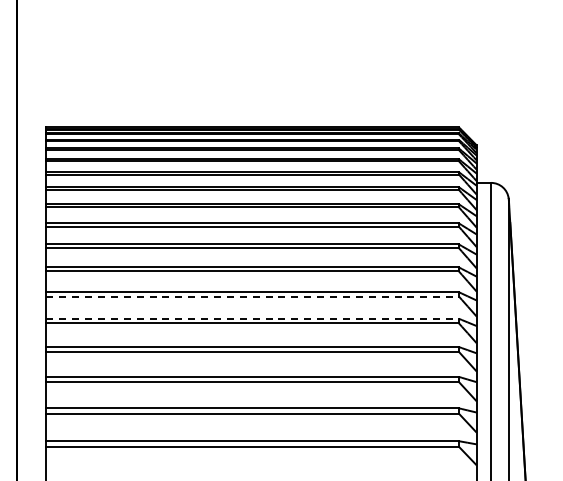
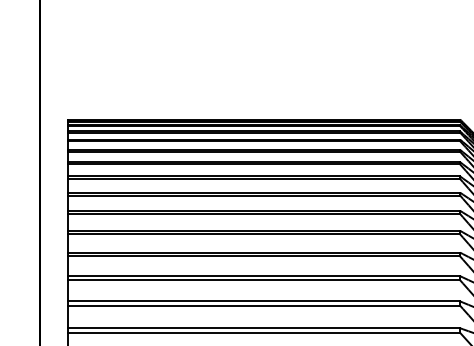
line: (253, 296) -> (265, 280), dashed -> solid
line: (253, 318) -> (265, 301), dashed -> solid

